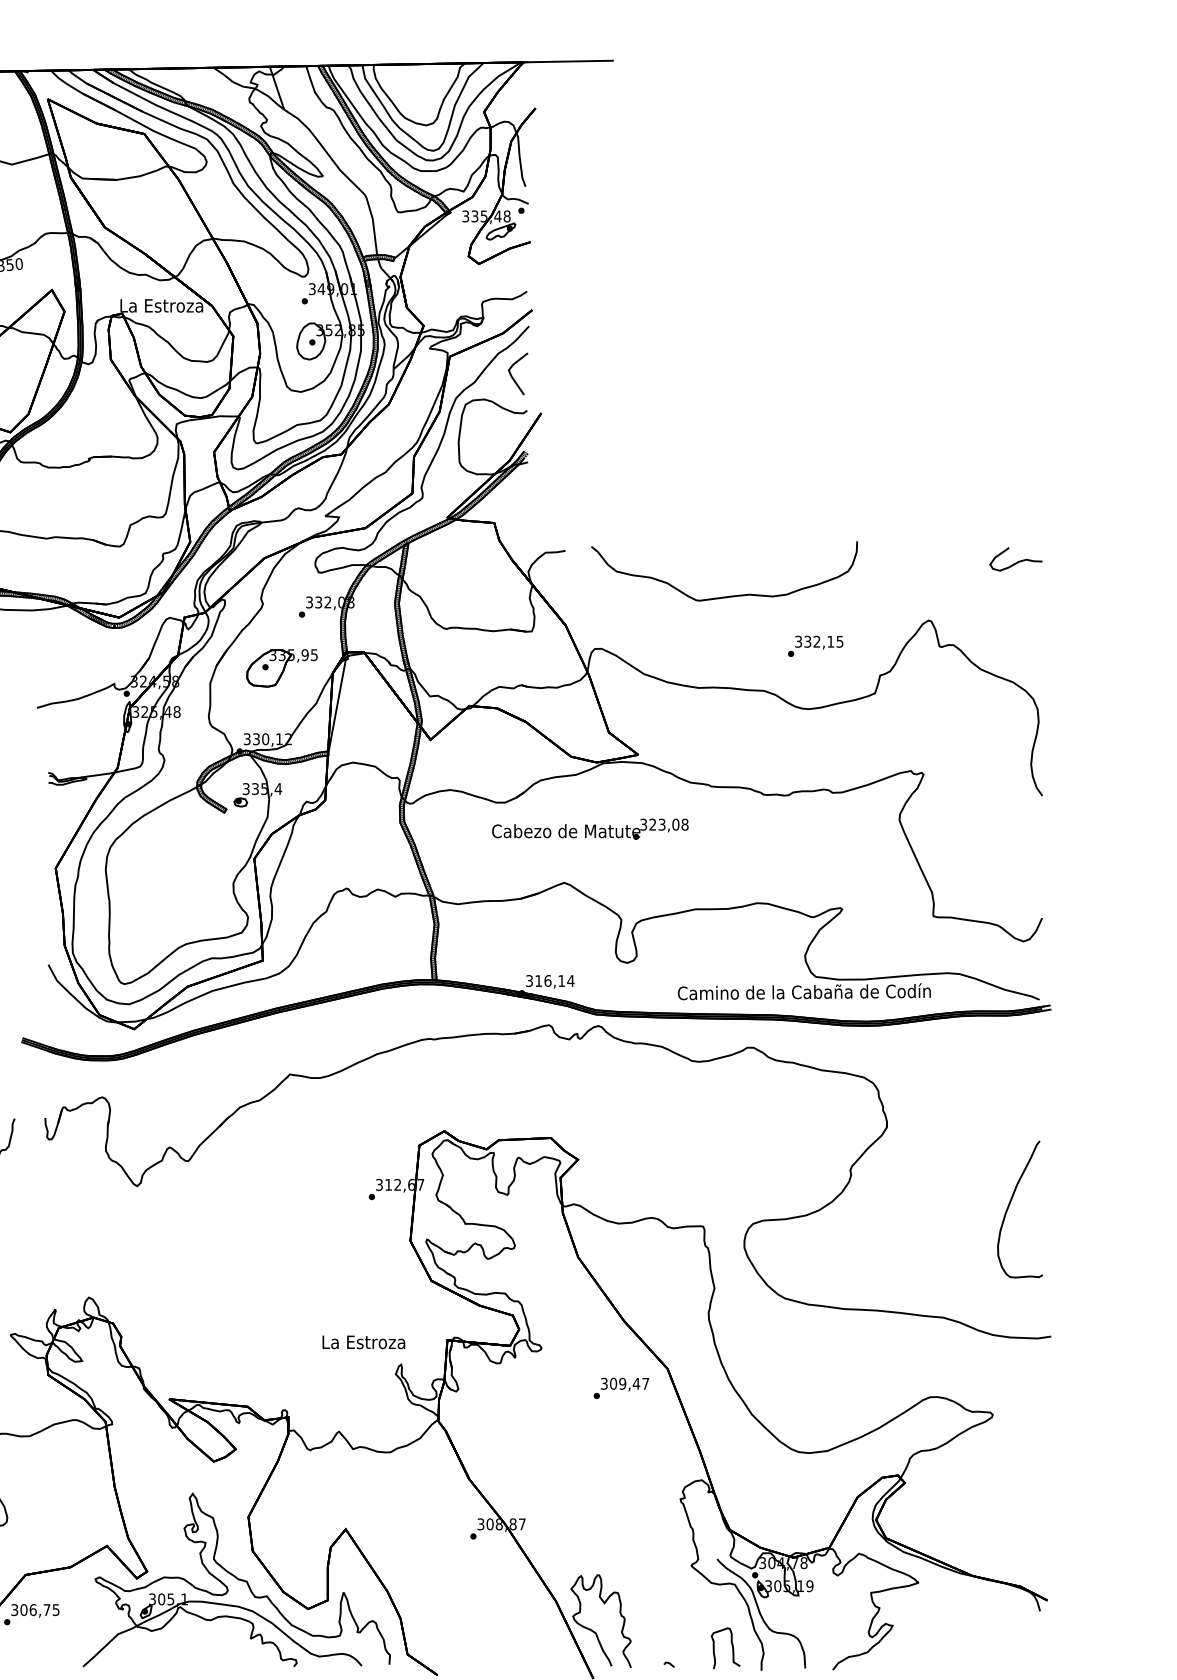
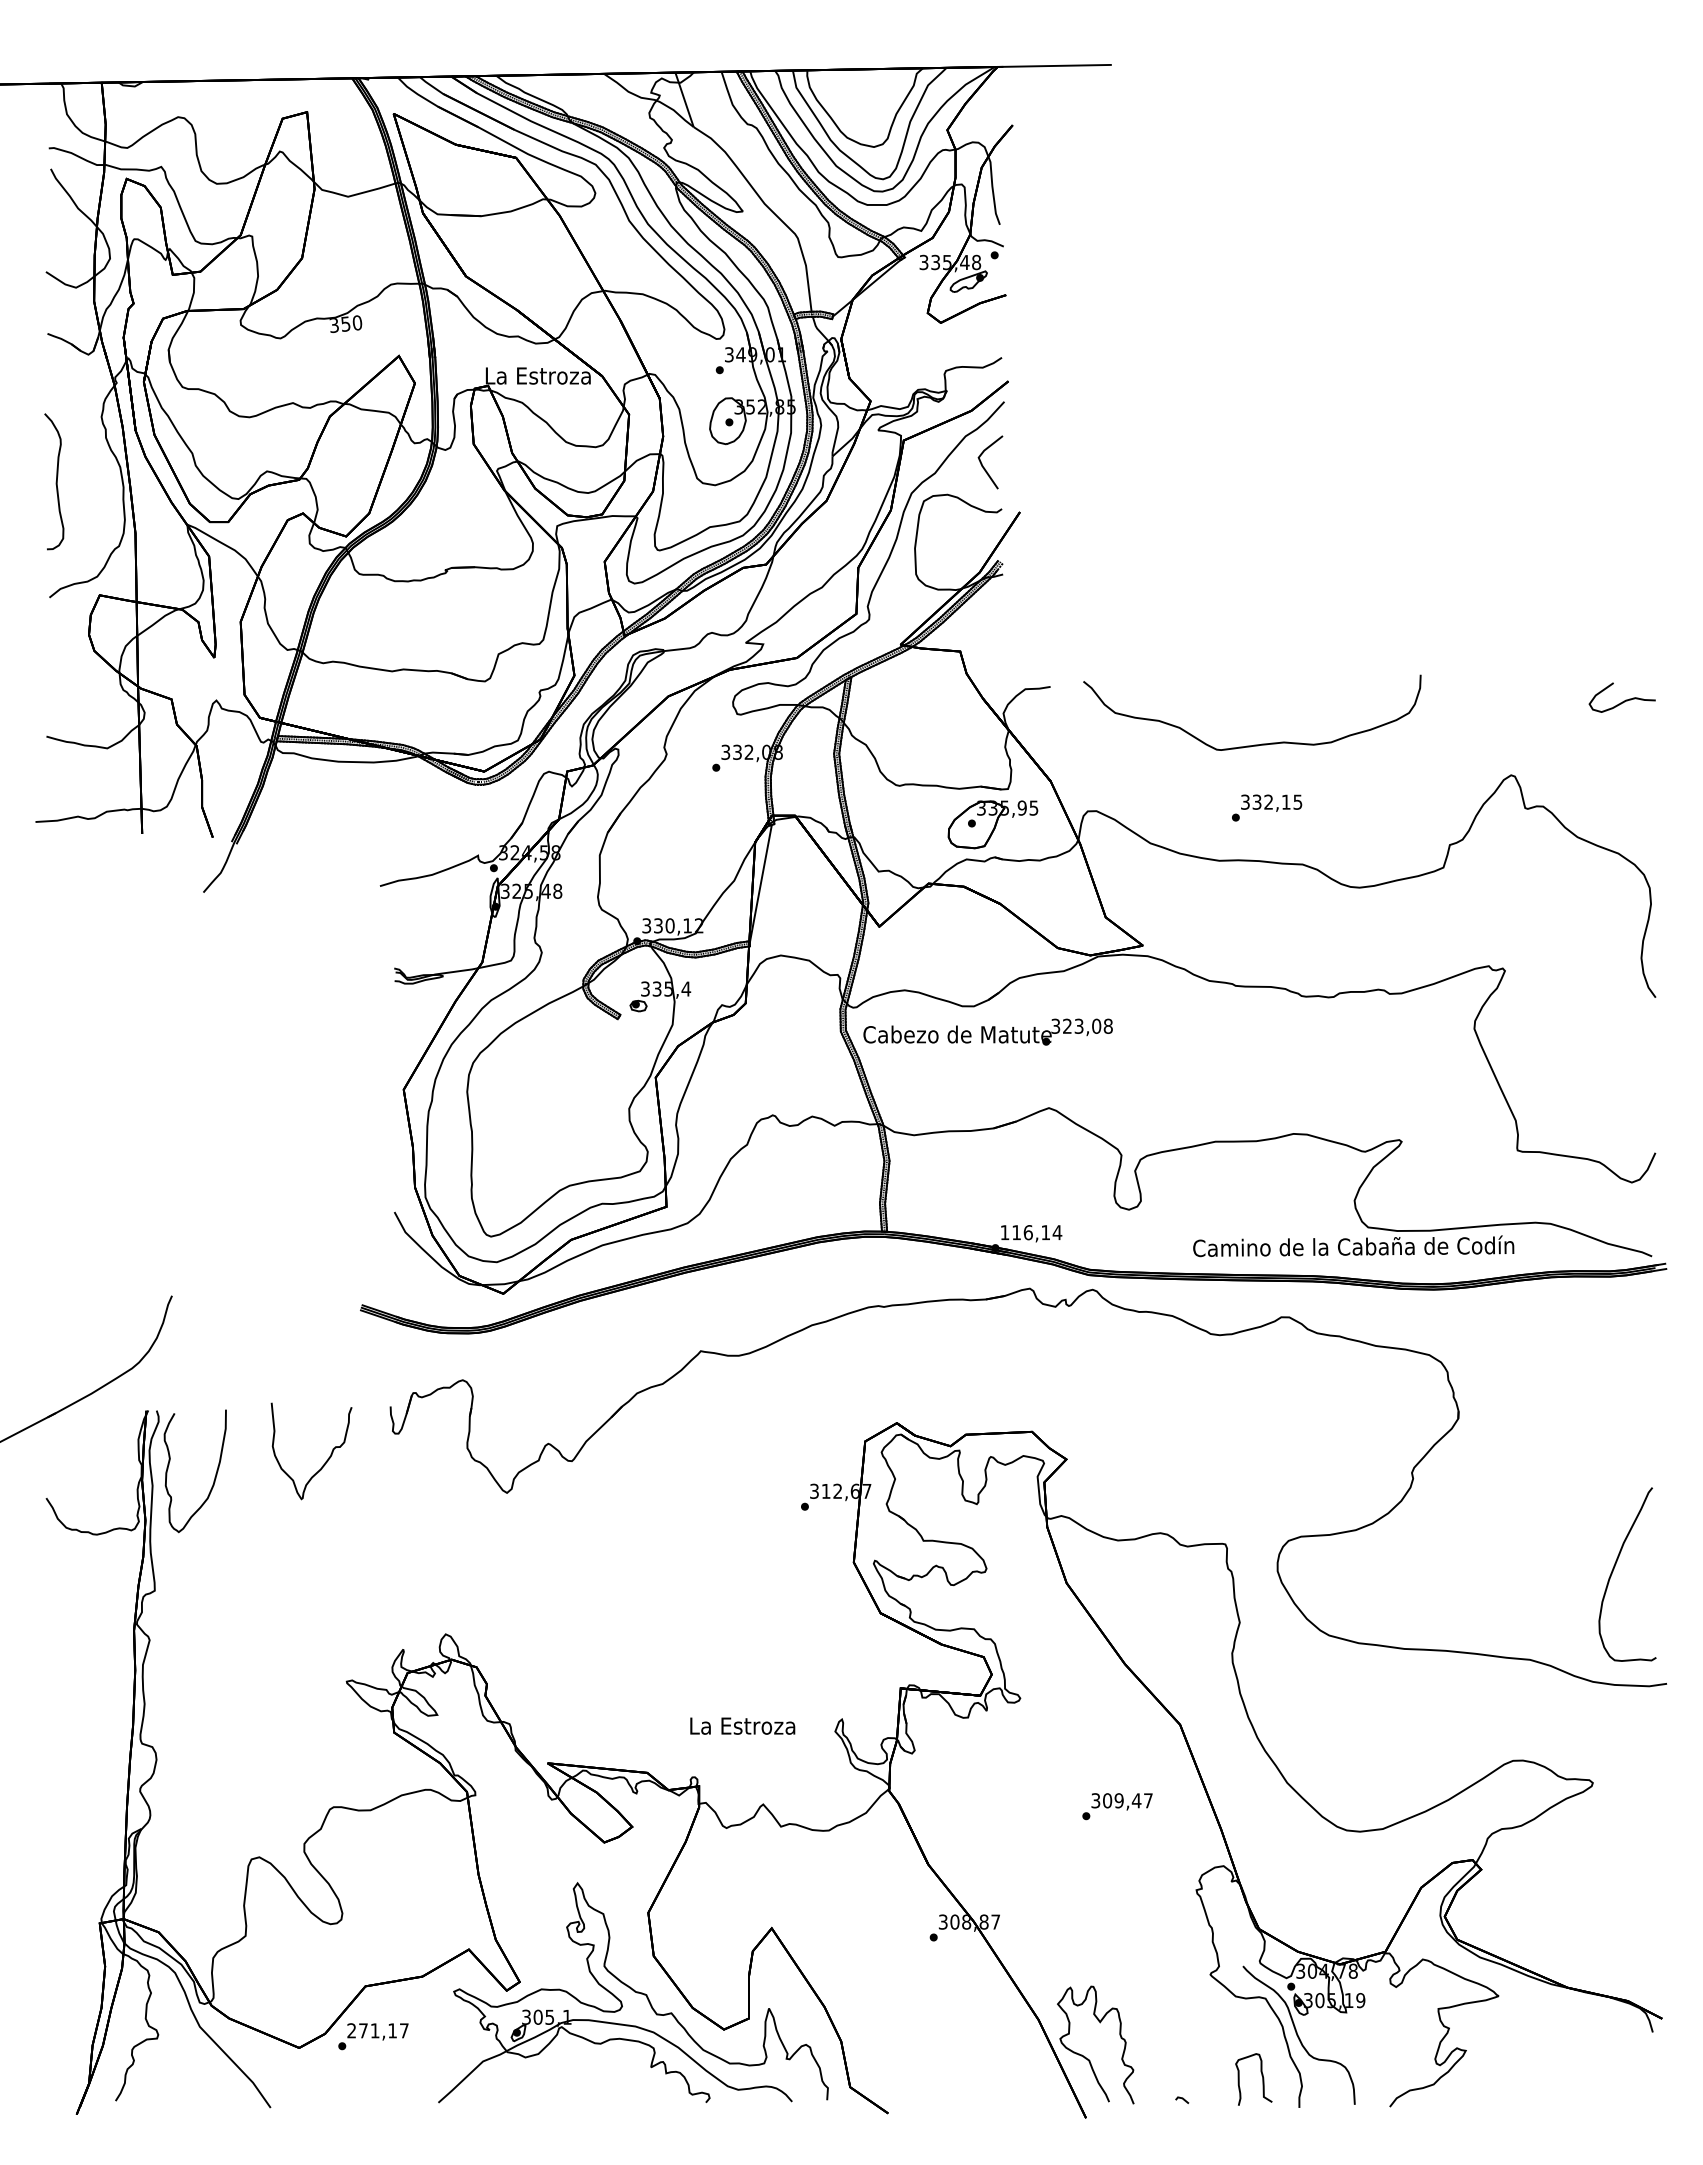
text: (816, 645) -> (1267, 807), moved
part: (281, 668) -> (992, 824), moved
text: (589, 828) -> (987, 1031), moved
text: (529, 980) -> (1004, 1232), 316,14 -> 116,14
part: (1009, 1205) -> (1614, 1569), moved
text: (363, 1341) -> (742, 1725), moved
text: (621, 1388) -> (1117, 1806), moved
text: (35, 1609) -> (377, 2030), 306,75 -> 271,17

